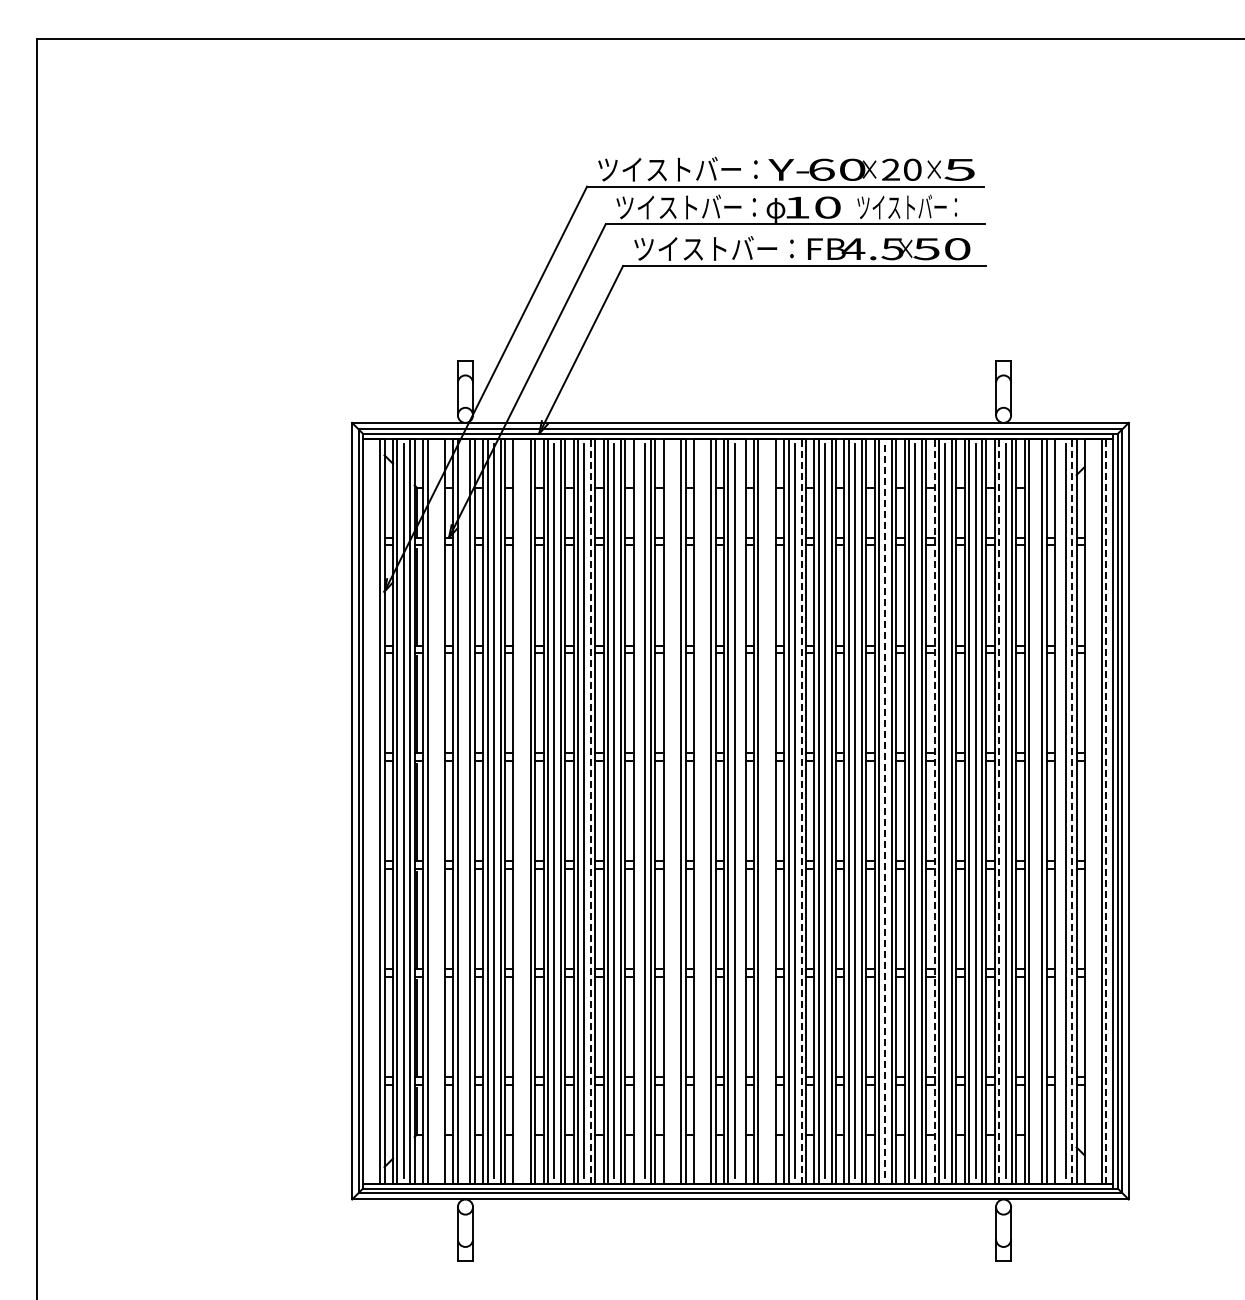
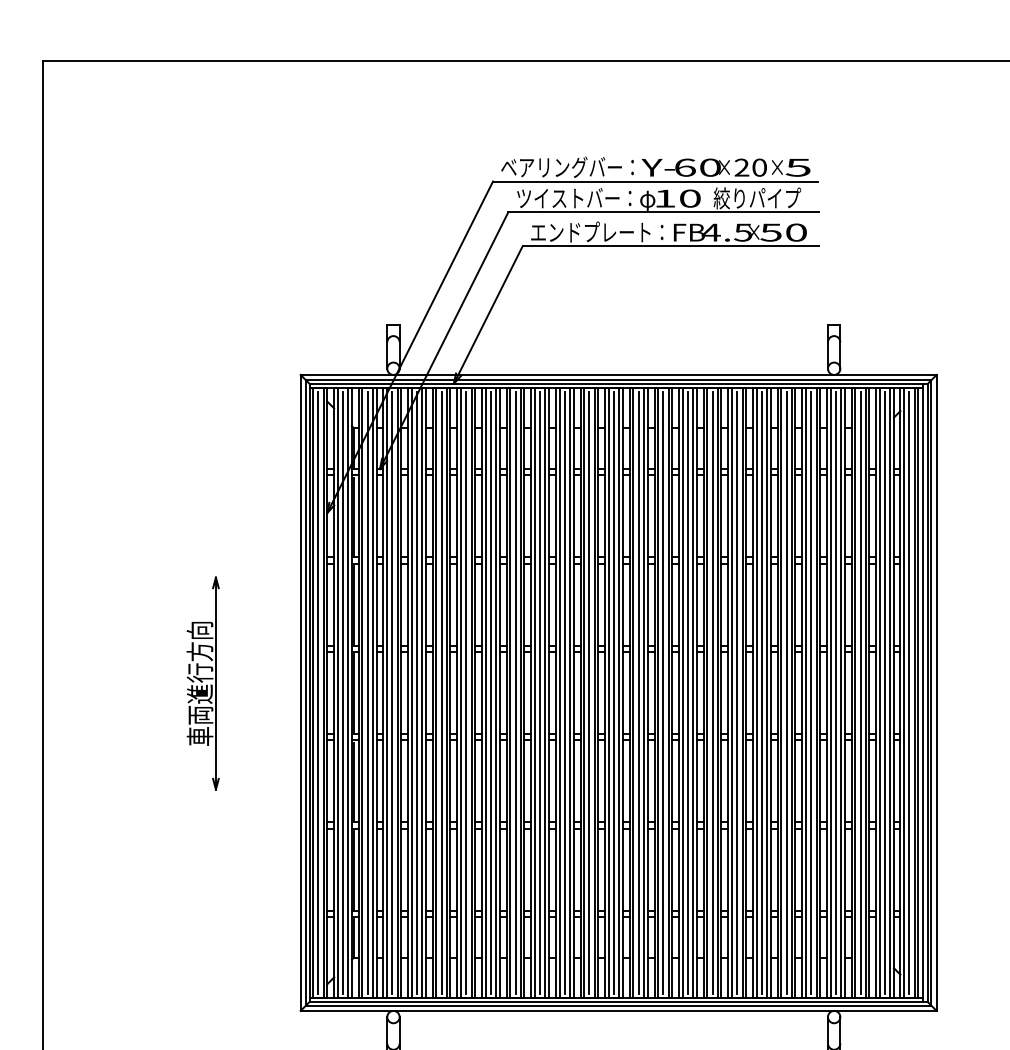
text: (677, 169) -> (567, 167), ツイストバー： -> ベアリングバー：
text: (909, 206) -> (757, 197), ツイストバー： -> 絞りパイプ
text: (714, 248) -> (597, 232), ツイストバー： -> エンドプレート：
part: (232, 799) -> (202, 683), added
line: (367, 810) -> (313, 692), added
line: (440, 810) -> (373, 692), added
line: (517, 810) -> (436, 692), added
line: (638, 810) -> (535, 692), added
line: (668, 810) -> (559, 692), added
line: (698, 810) -> (584, 692), added
line: (741, 810) -> (619, 692), added
line: (771, 810) -> (644, 692), added
line: (885, 810) -> (737, 692), dashed -> solid
line: (1059, 810) -> (879, 692), added
line: (1088, 810) -> (903, 692), added
line: (373, 811) -> (318, 693), added
line: (433, 811) -> (367, 693), added
line: (464, 811) -> (392, 693), added
line: (524, 811) -> (441, 693), added
line: (590, 811) -> (495, 693), dashed -> solid
line: (674, 811) -> (564, 693), added
line: (704, 811) -> (589, 693), added
line: (764, 811) -> (638, 693), added
line: (801, 811) -> (668, 693), dashed -> solid
line: (934, 811) -> (777, 693), dashed -> solid
line: (999, 811) -> (830, 693), dashed -> solid
line: (1035, 811) -> (860, 693), added
line: (1072, 811) -> (890, 693), dashed -> solid
line: (1095, 811) -> (909, 693), added
line: (1106, 811) -> (918, 693), dashed -> solid

